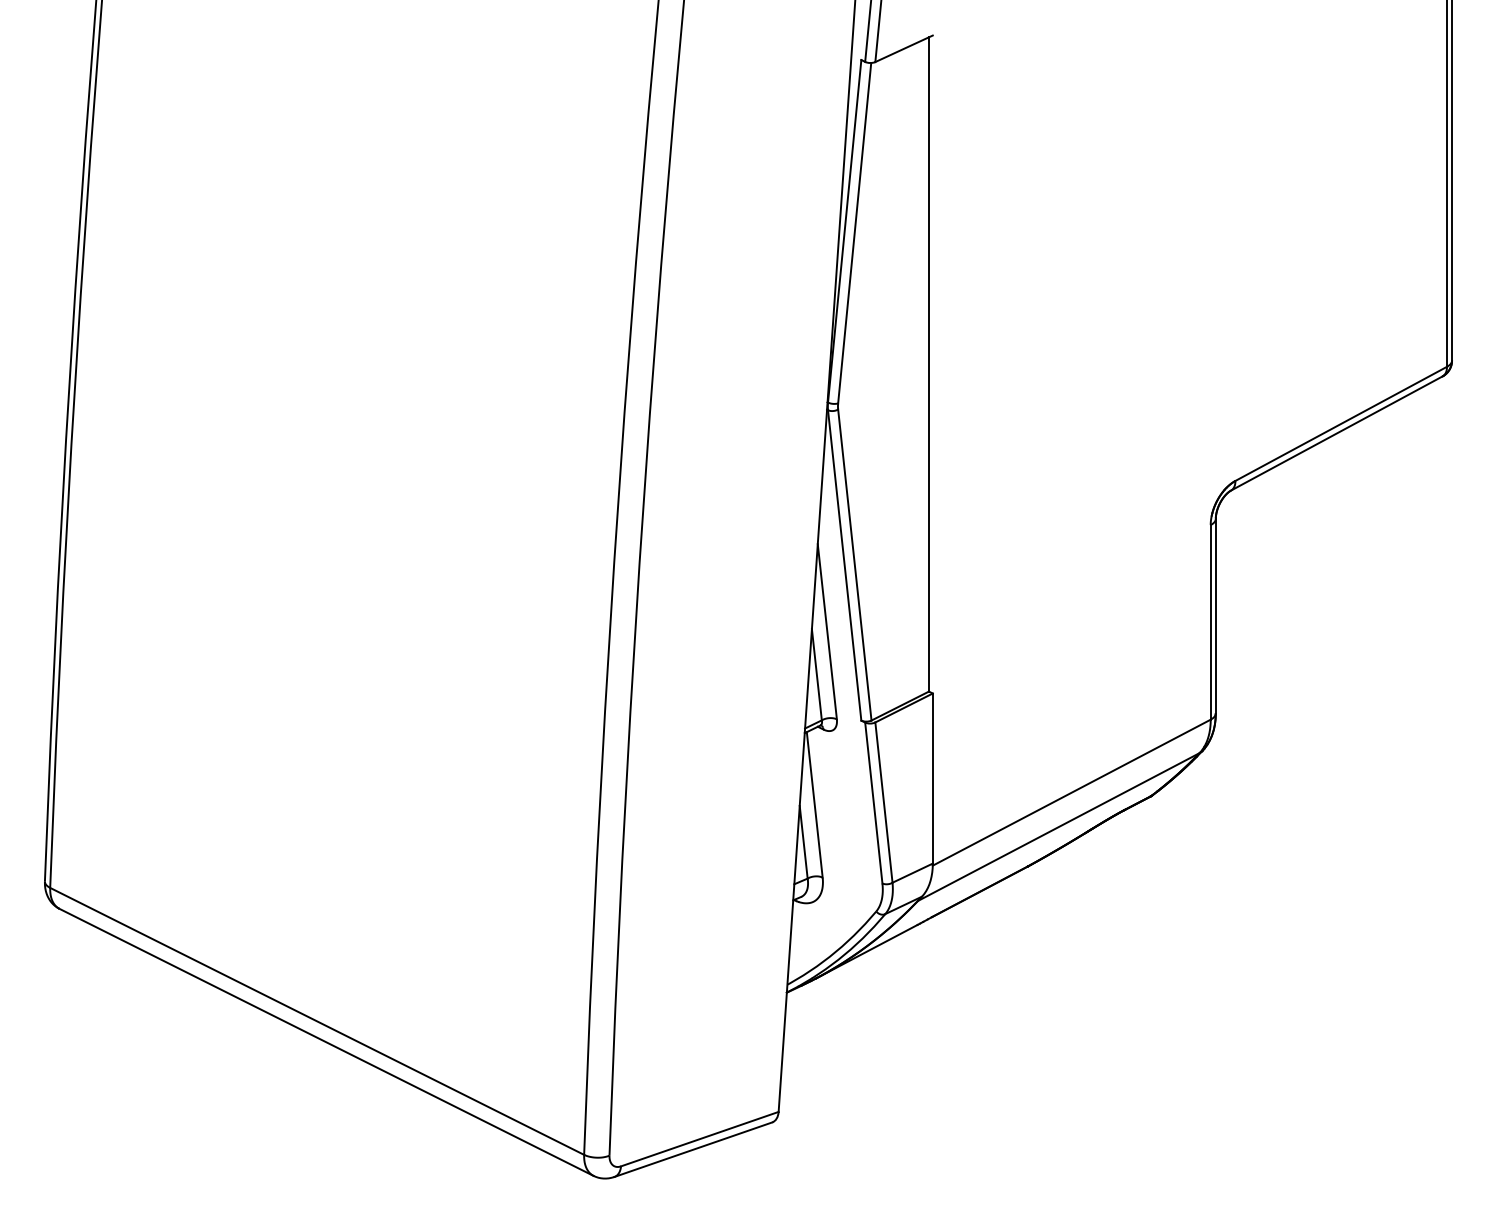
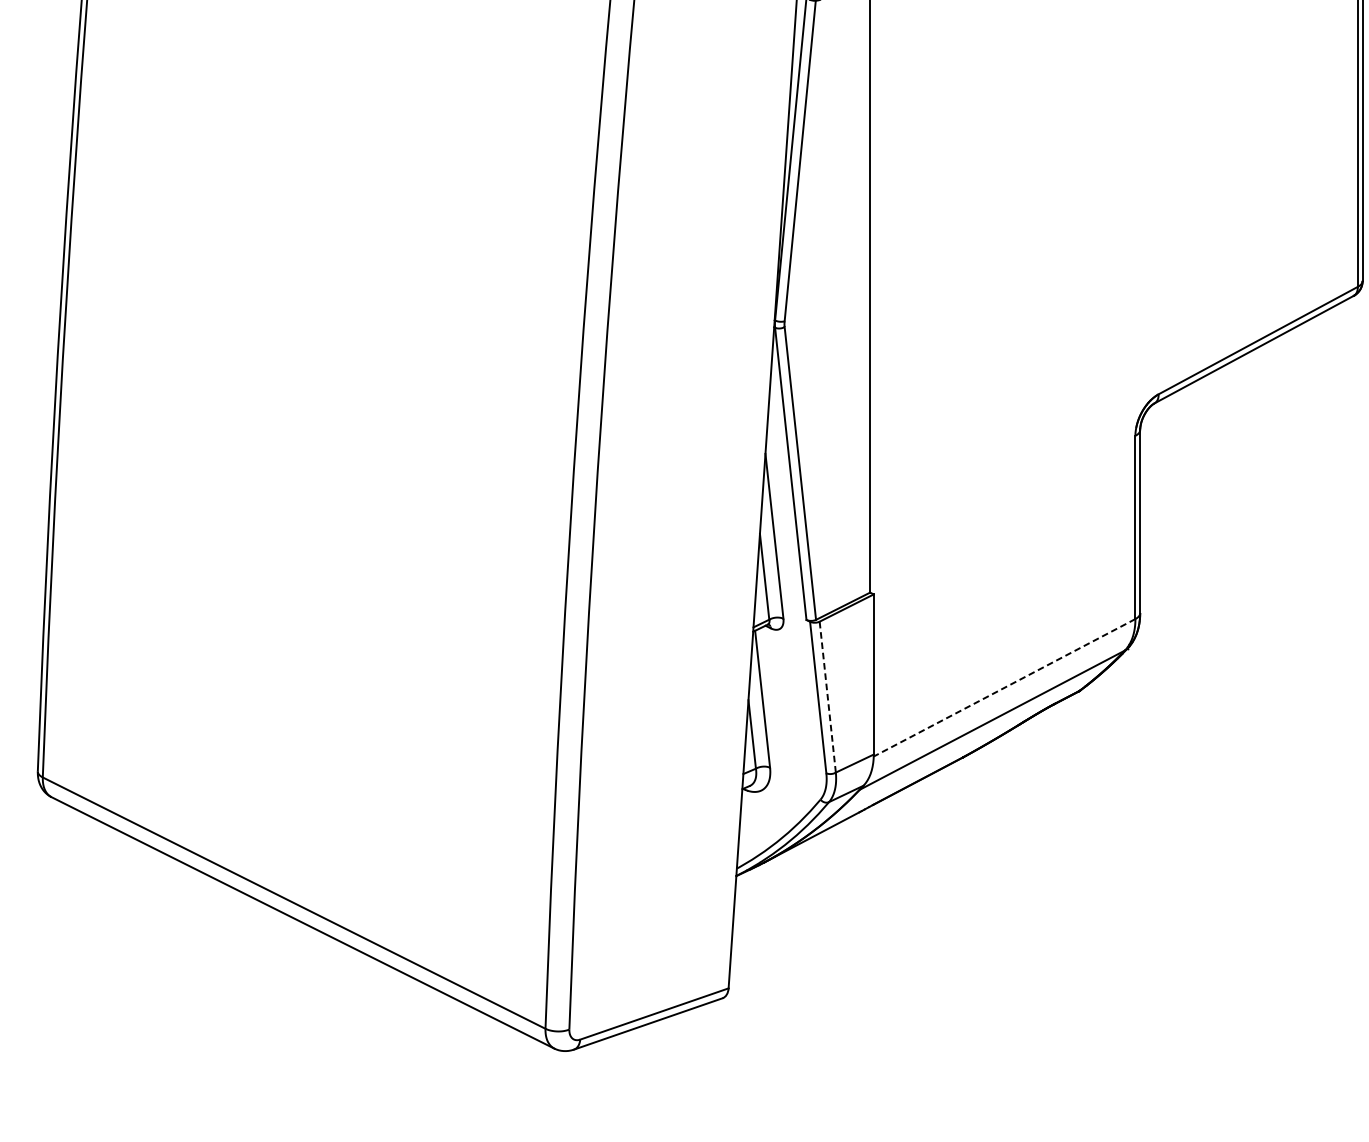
line: (1071, 792) -> (1004, 687), solid -> dashed
line: (883, 802) -> (827, 697), solid -> dashed

